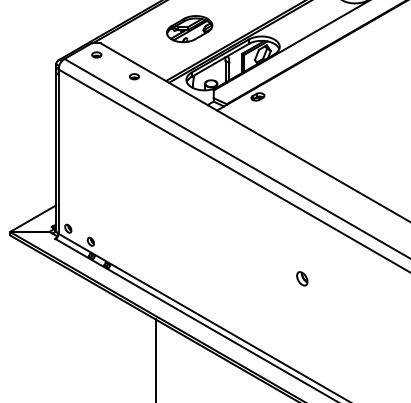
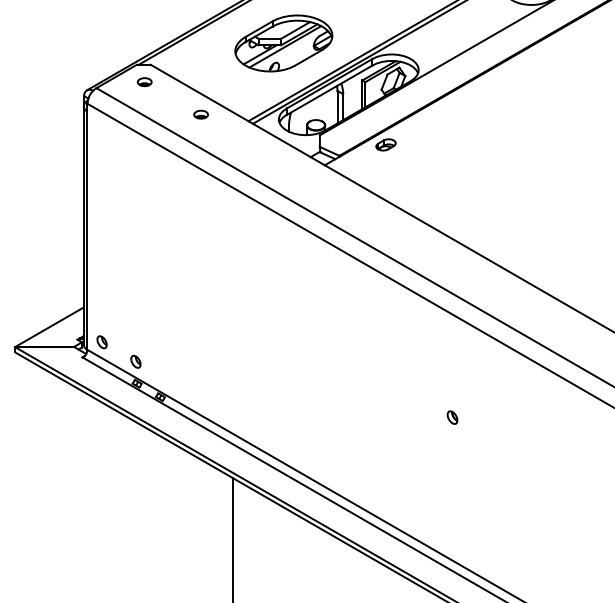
part: (189, 28) -> (283, 42), size x1.43
part: (302, 279) -> (452, 418), size x0.62

